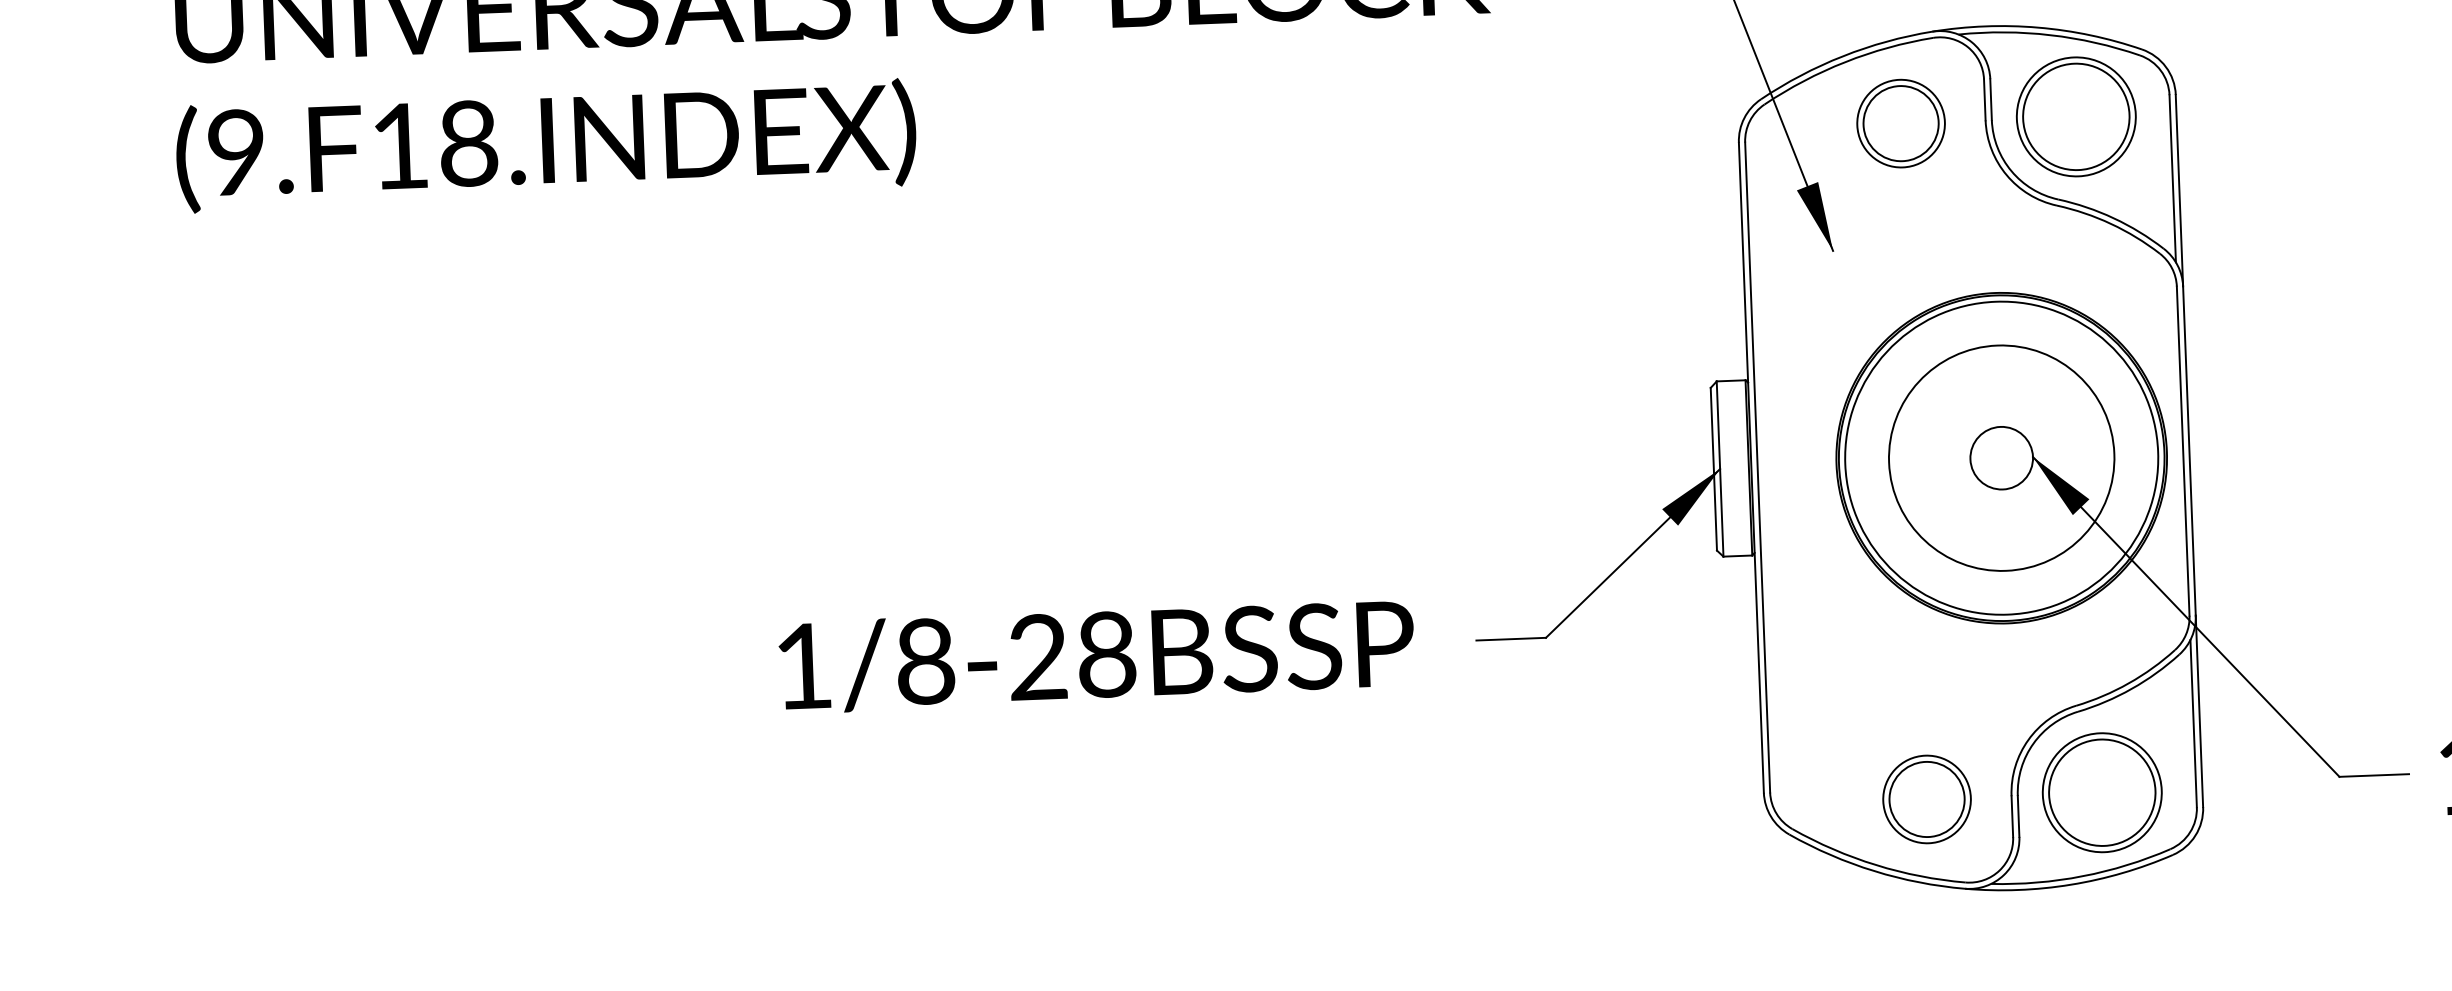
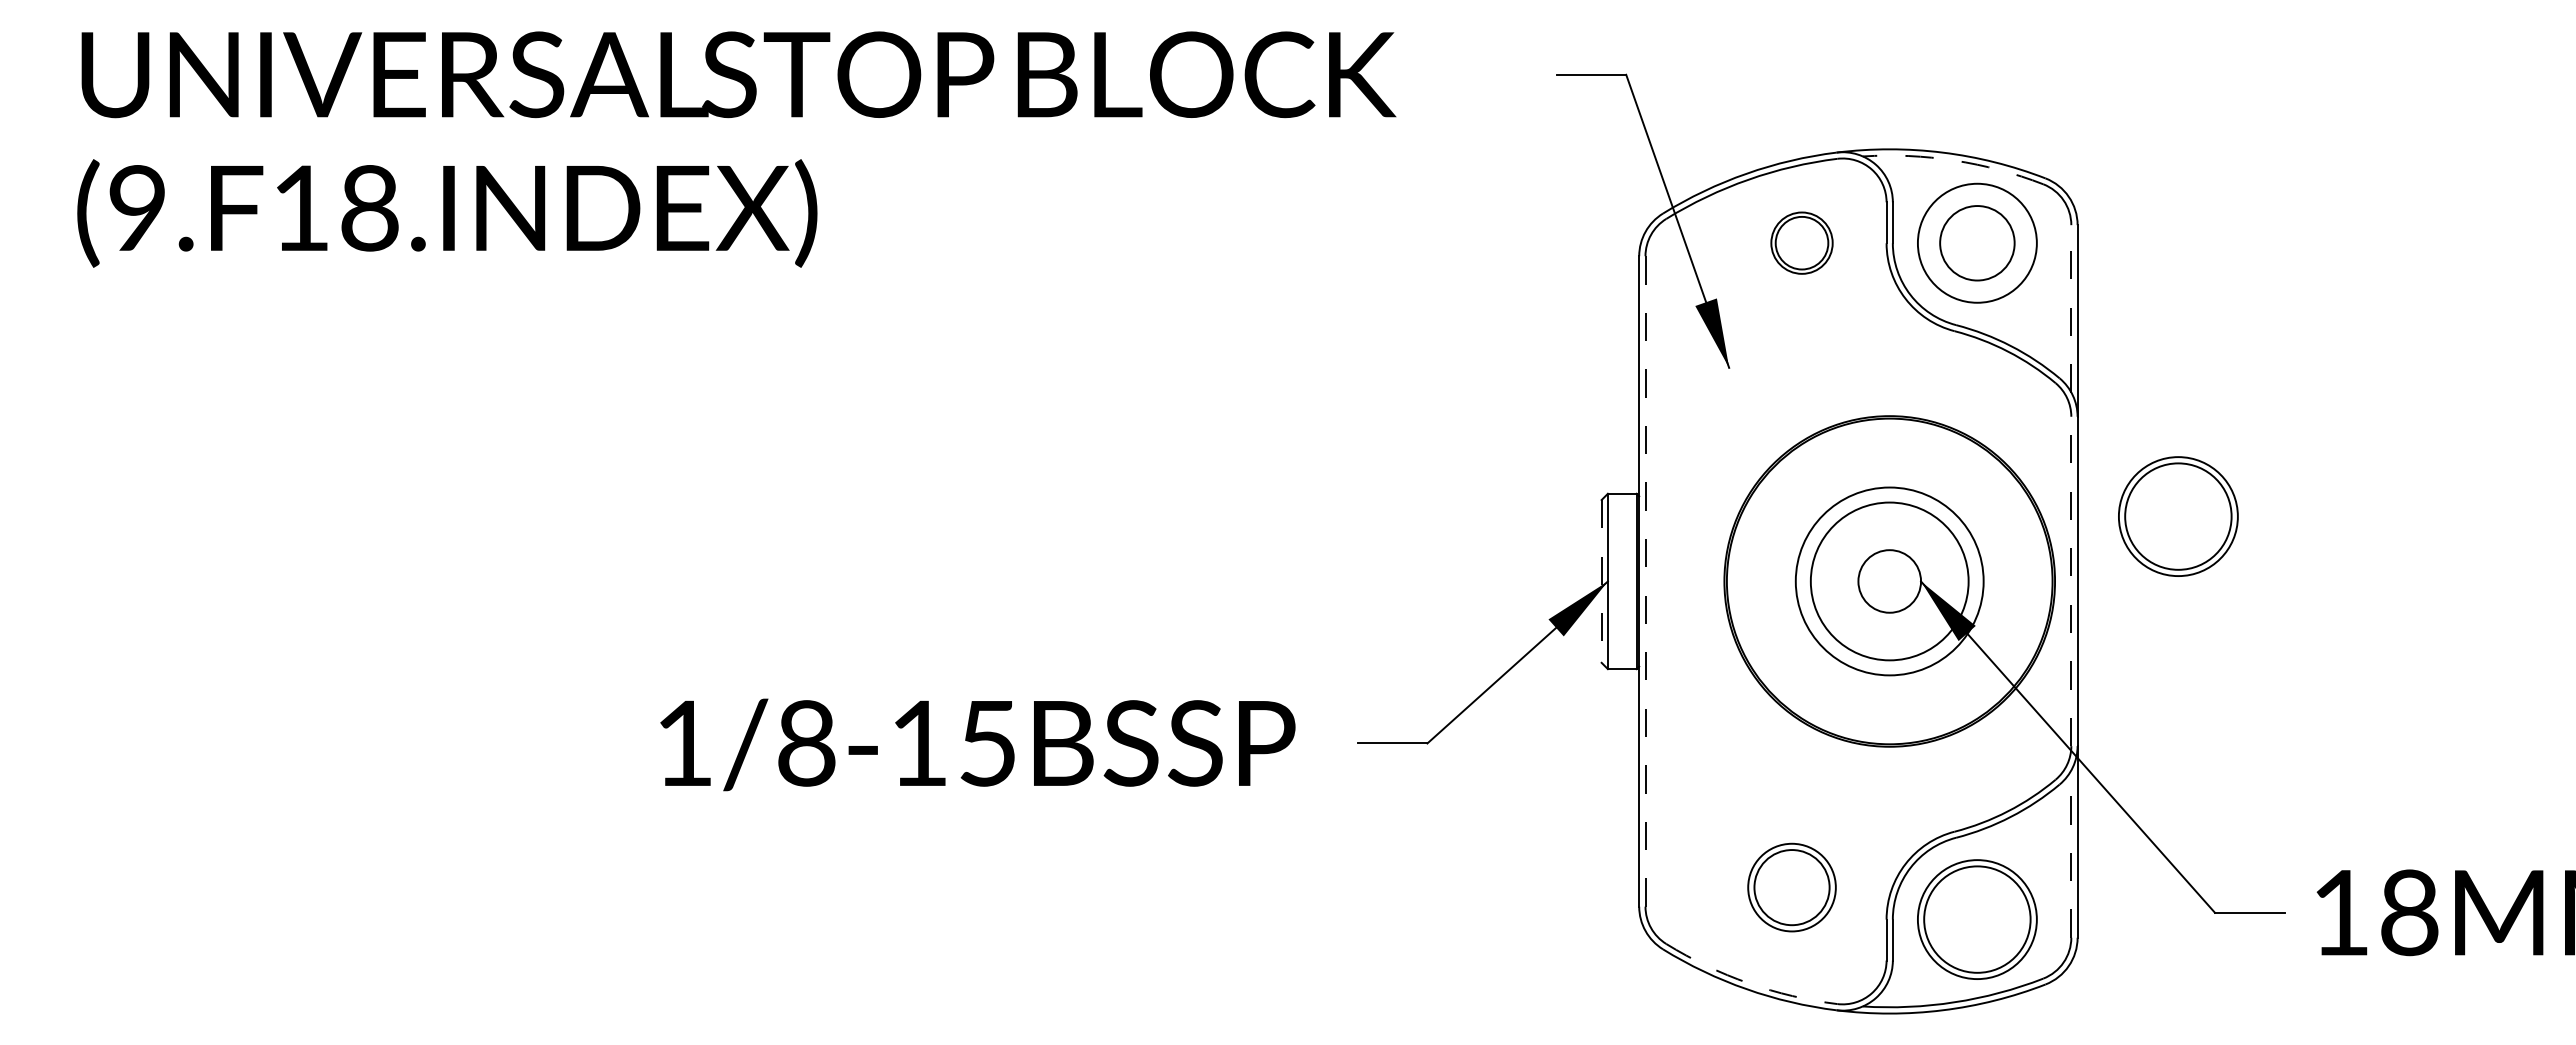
arc: (2050, 35) -> (1954, 160), solid -> dashed
circle: (2076, 117) -> (1977, 243), size x0.7
part: (1900, 122) -> (1801, 242), size x0.7
line: (2172, 178) -> (2071, 308), solid -> dashed
part: (2287, 382) -> (2178, 516), added
line: (2183, 451) -> (2071, 581), solid -> dashed
circle: (2001, 458) -> (1889, 581), size x0.6
circle: (2001, 458) -> (1889, 581), size x0.7
line: (1757, 467) -> (1645, 581), solid -> dashed
line: (1713, 469) -> (1601, 581), solid -> dashed
text: (1072, 656) -> (953, 743), 1/8-28 -> 1/8-15
line: (2193, 724) -> (2071, 854), solid -> dashed
part: (1926, 799) -> (1791, 887), moved
arc: (1876, 865) -> (1748, 983), solid -> dashed

